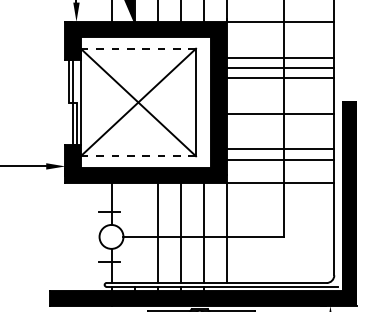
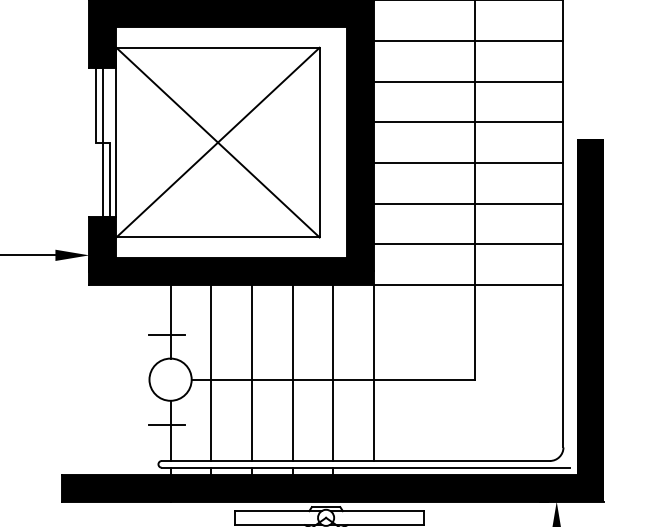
line: (138, 48) -> (218, 47), dashed -> solid
line: (280, 57) -> (468, 40), moved
line: (280, 77) -> (468, 121), moved
line: (280, 149) -> (468, 204), moved
line: (138, 156) -> (218, 237), dashed -> solid
line: (134, 233) -> (211, 373), added

